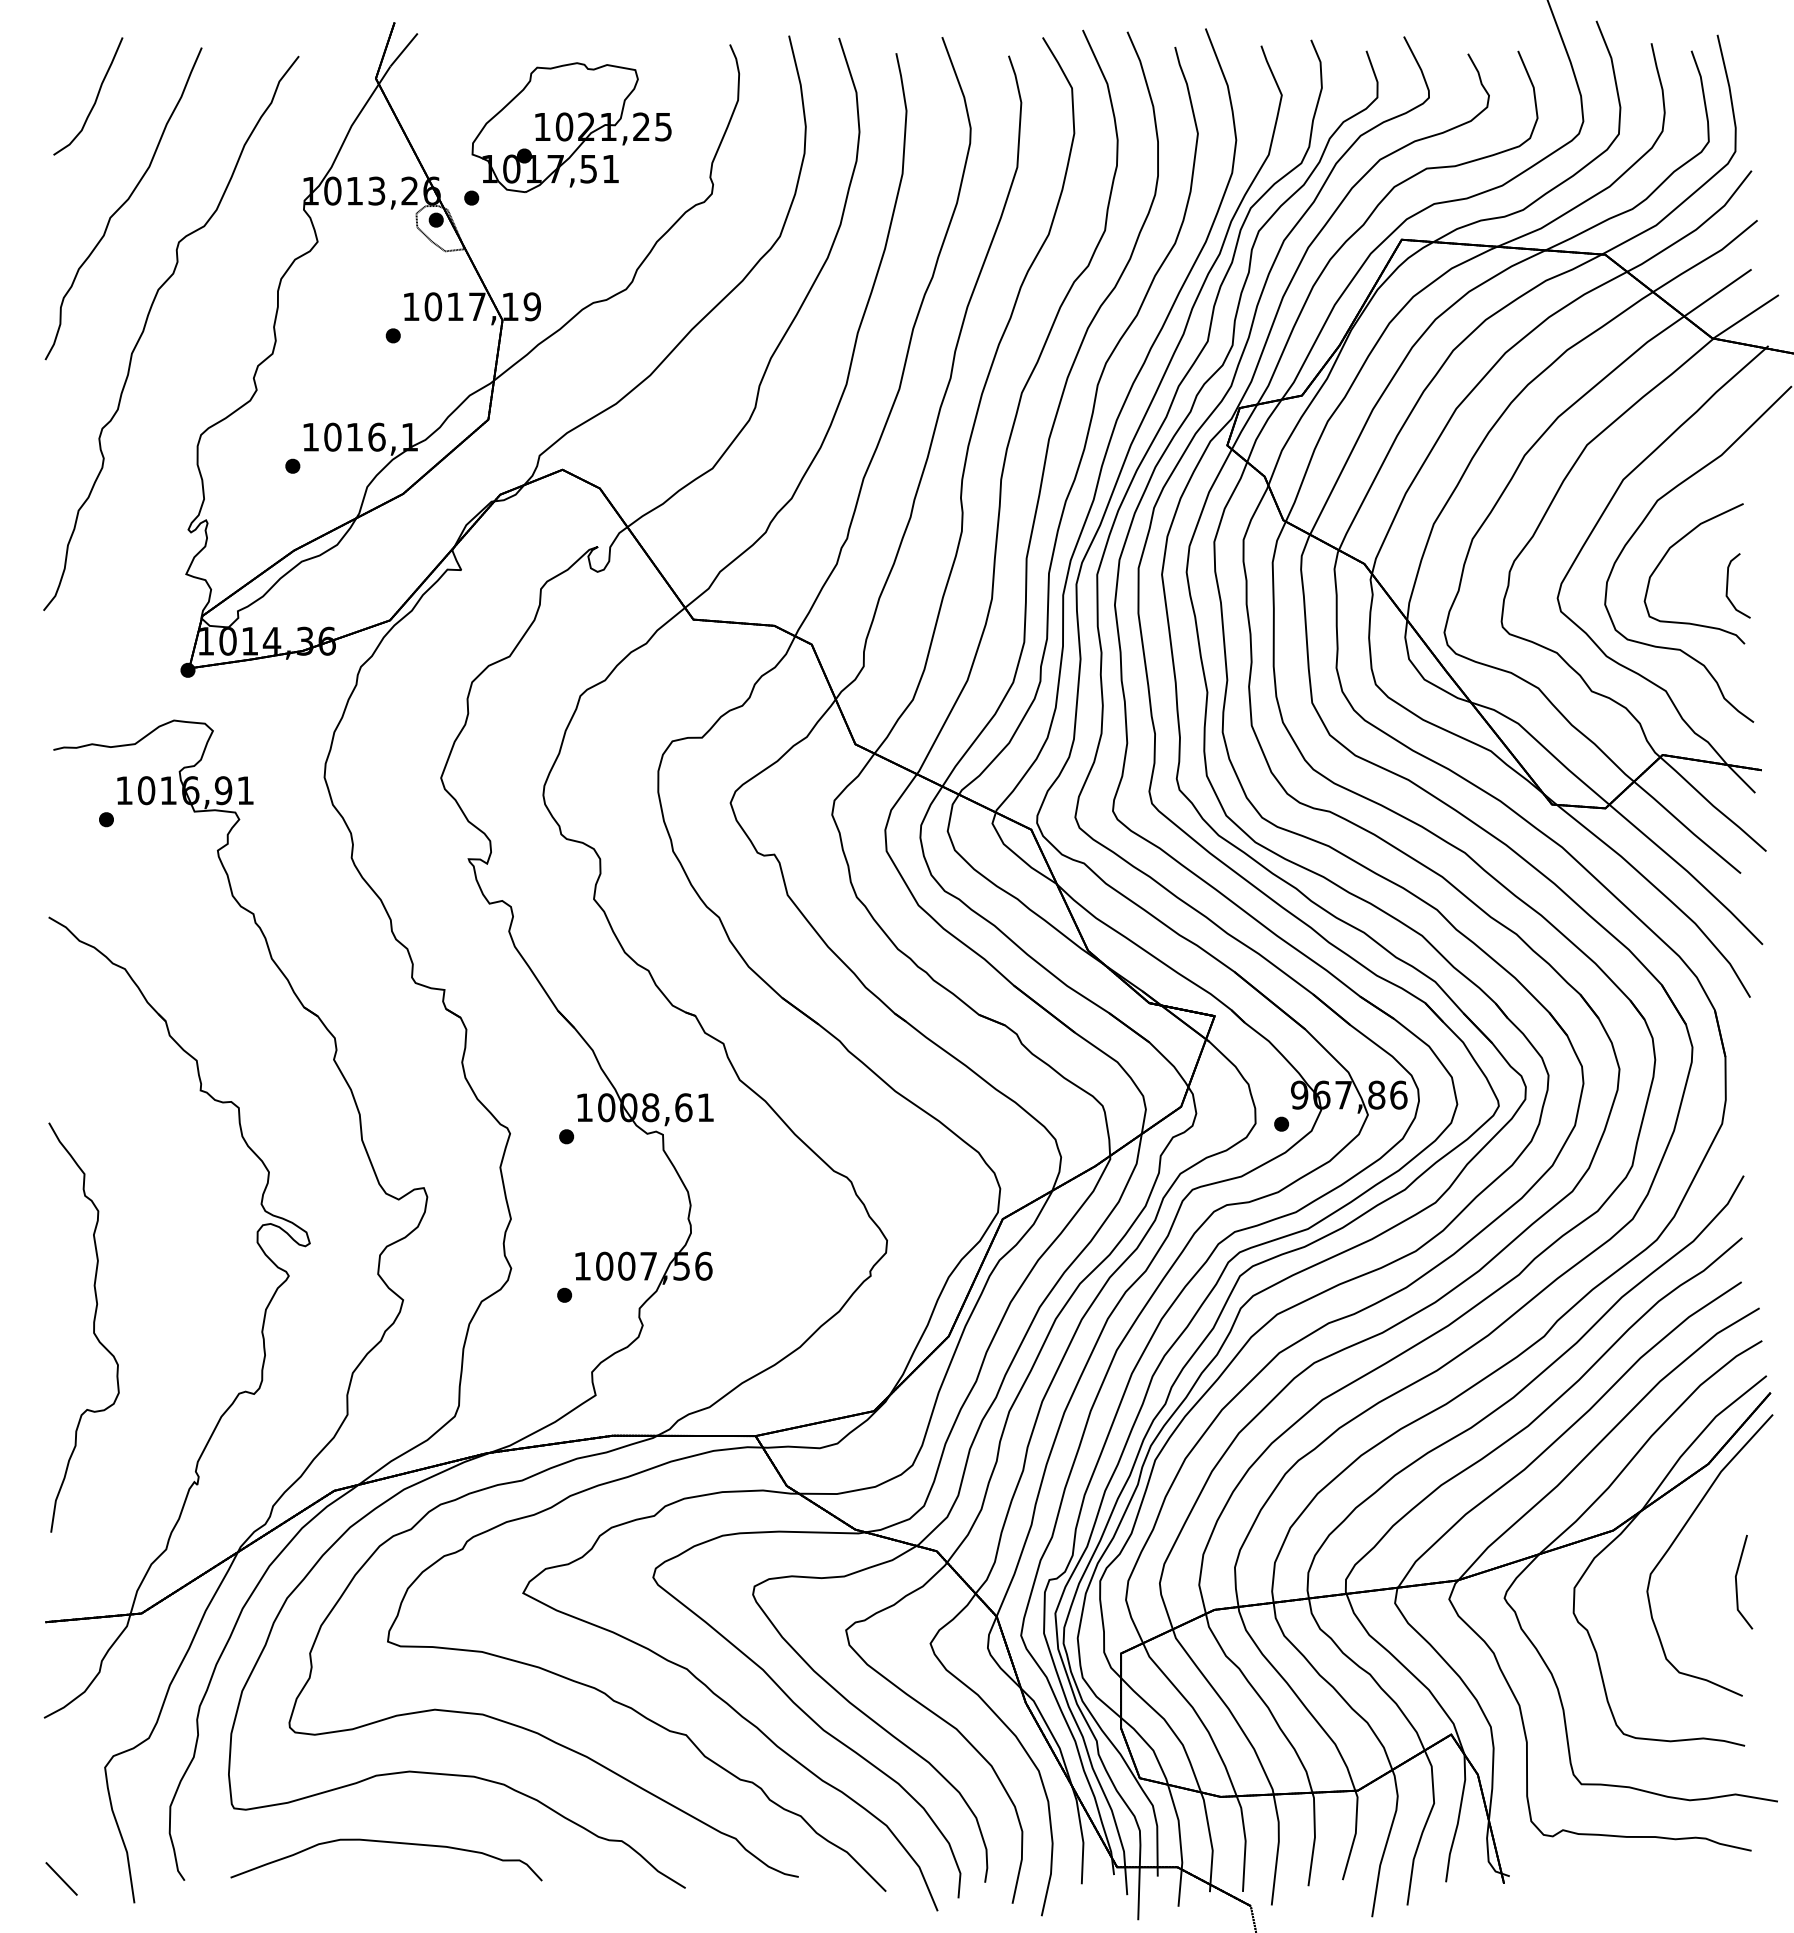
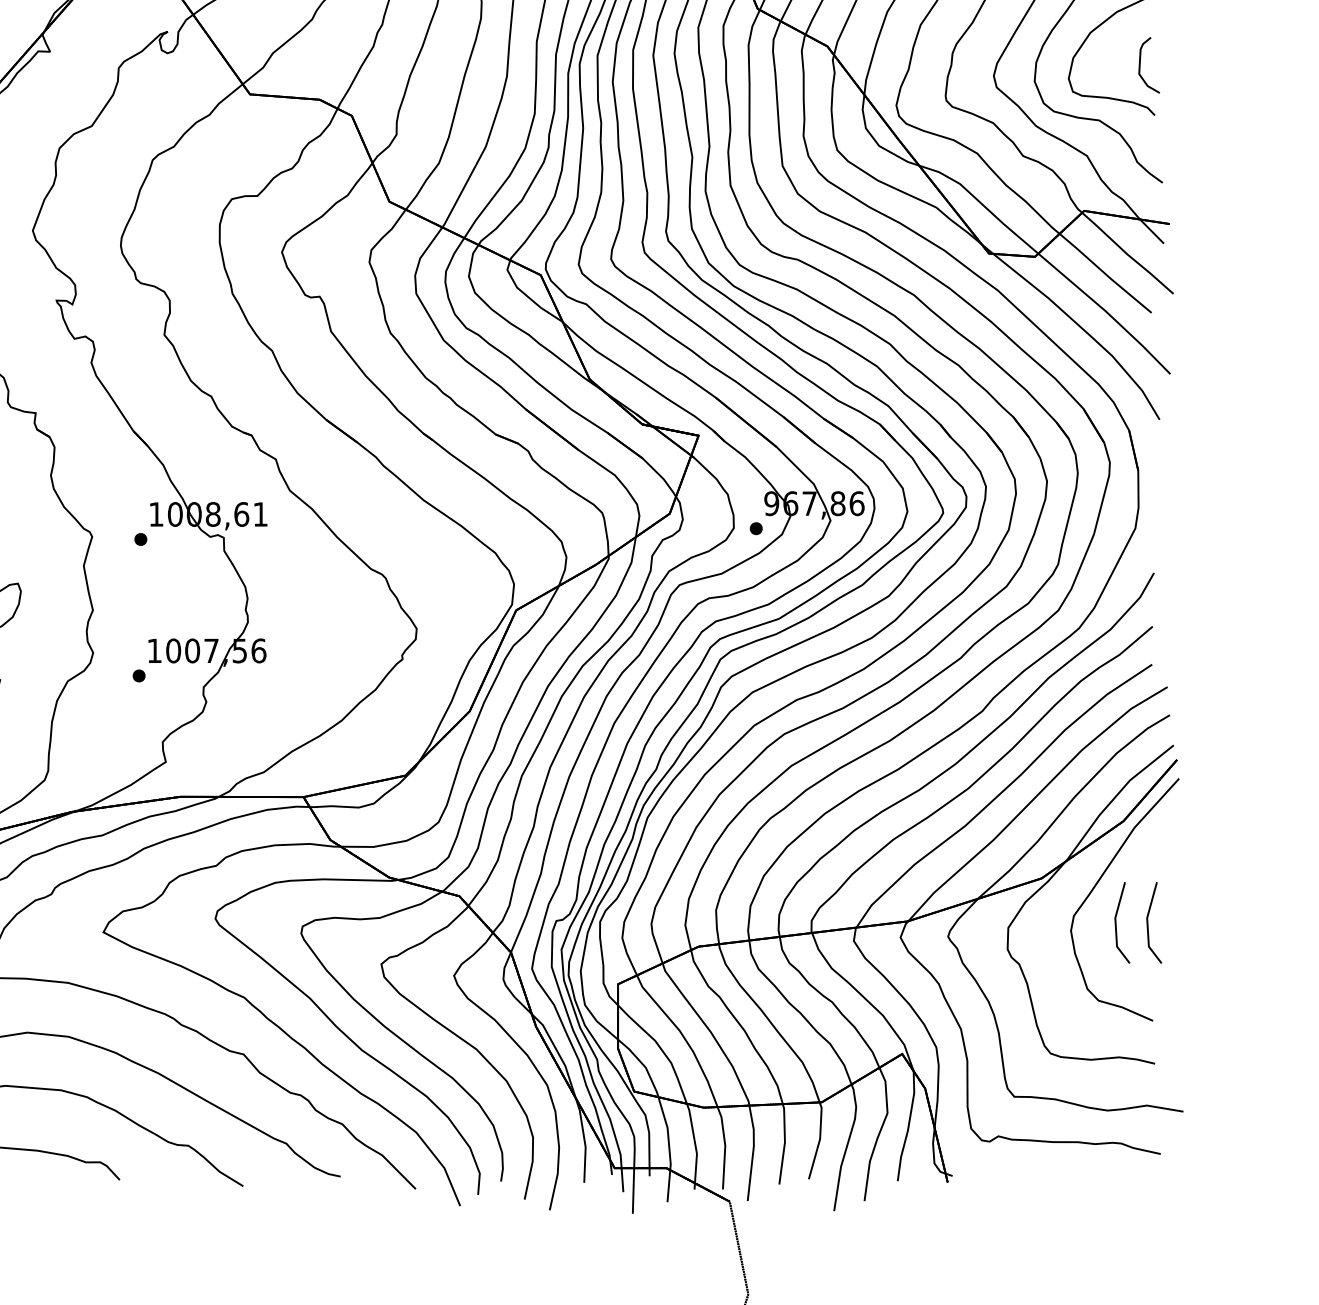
line: (1700, 1582) -> (1116, 923), added

